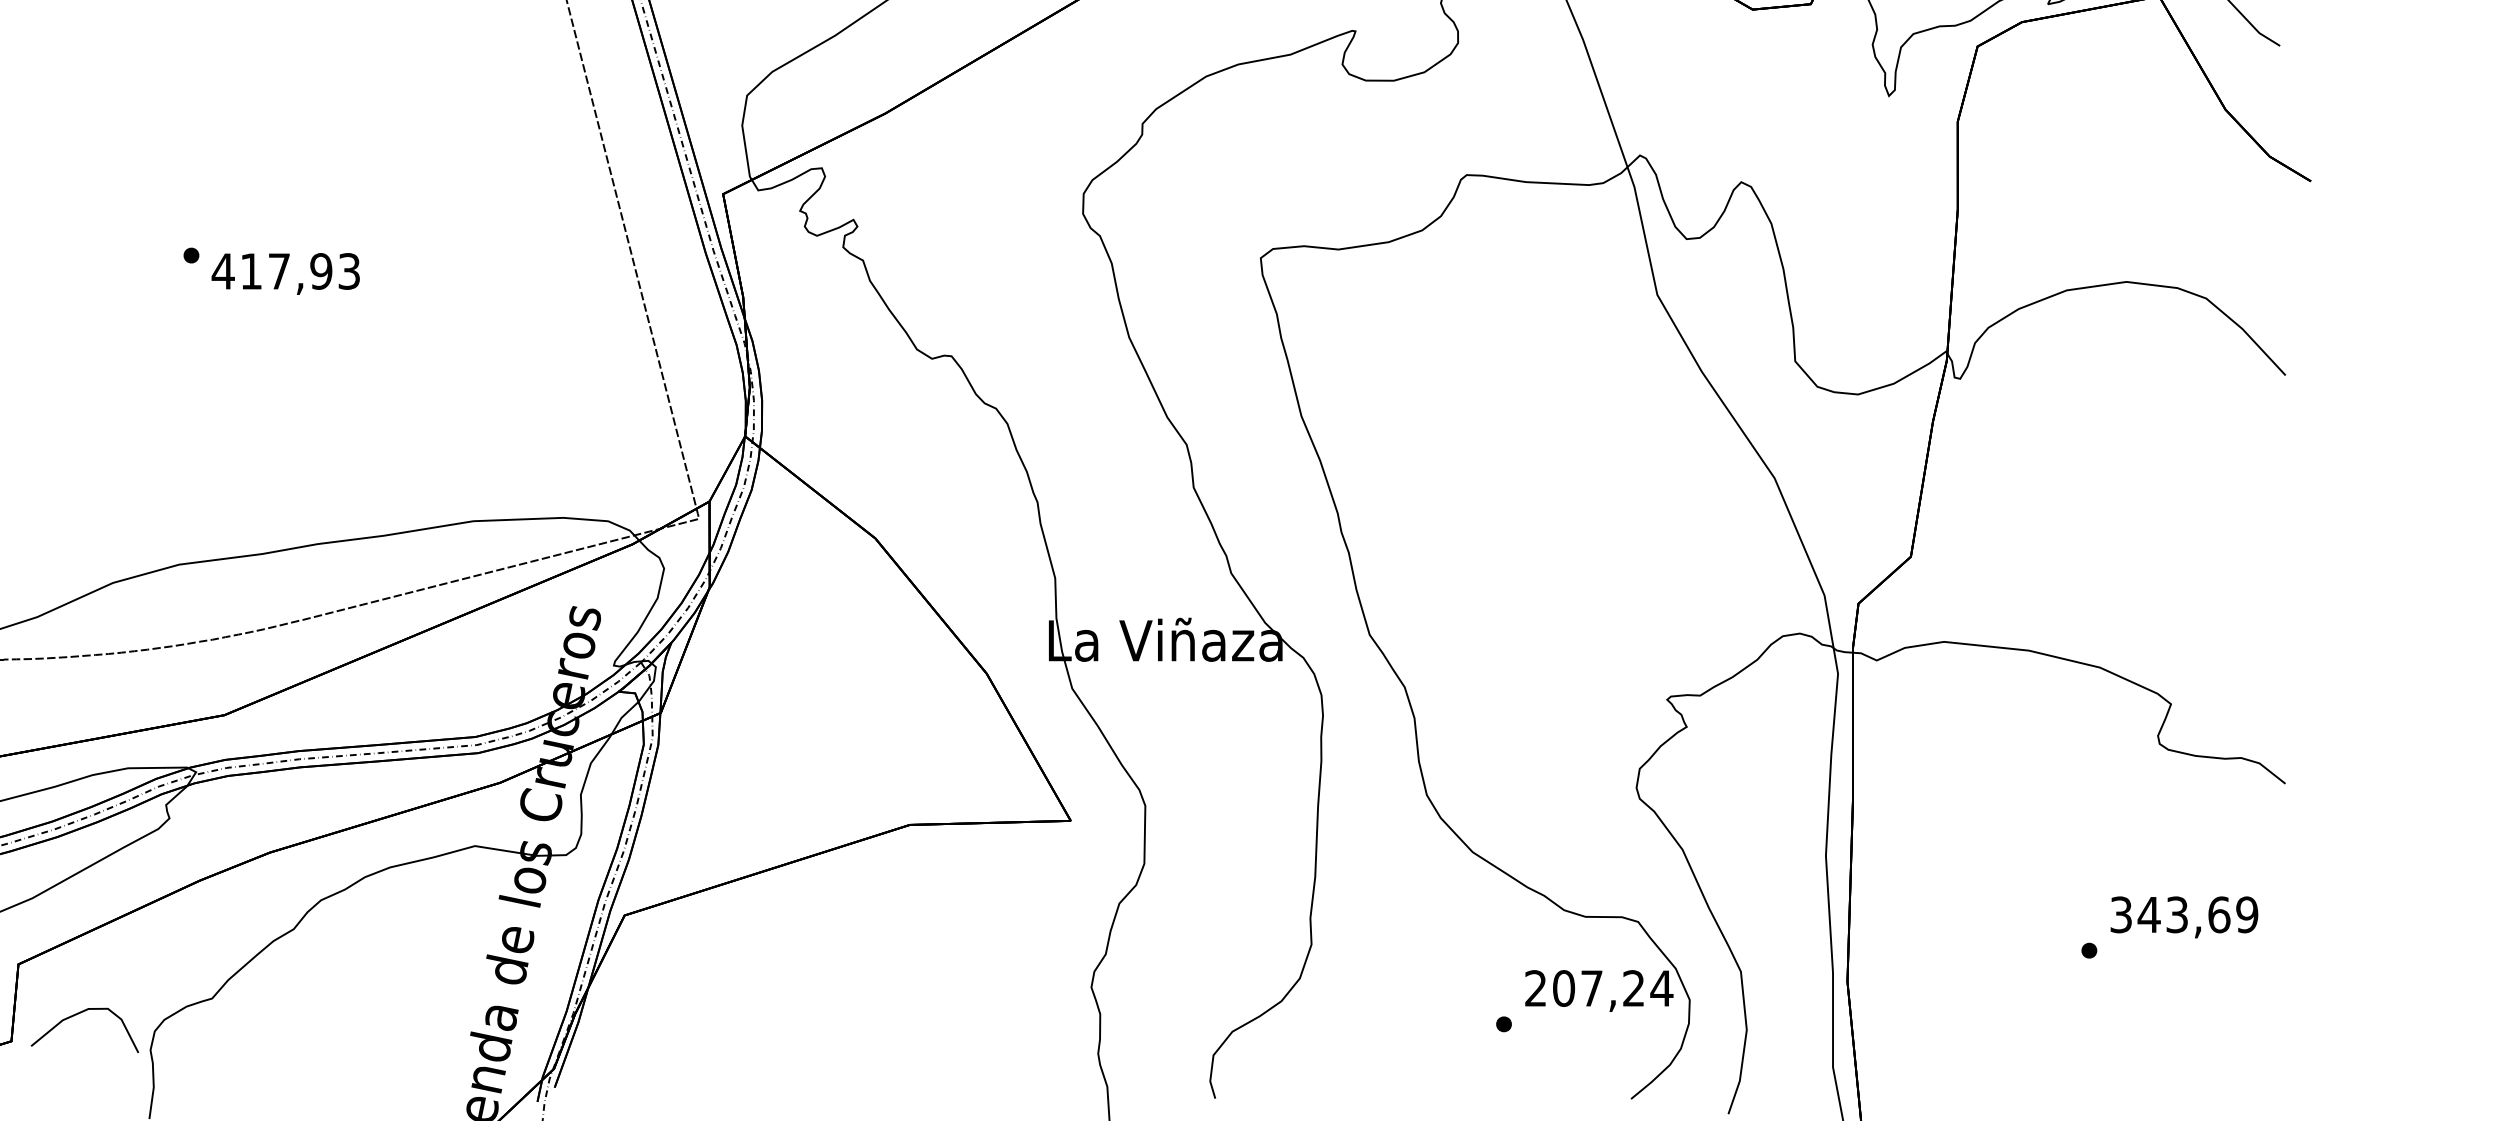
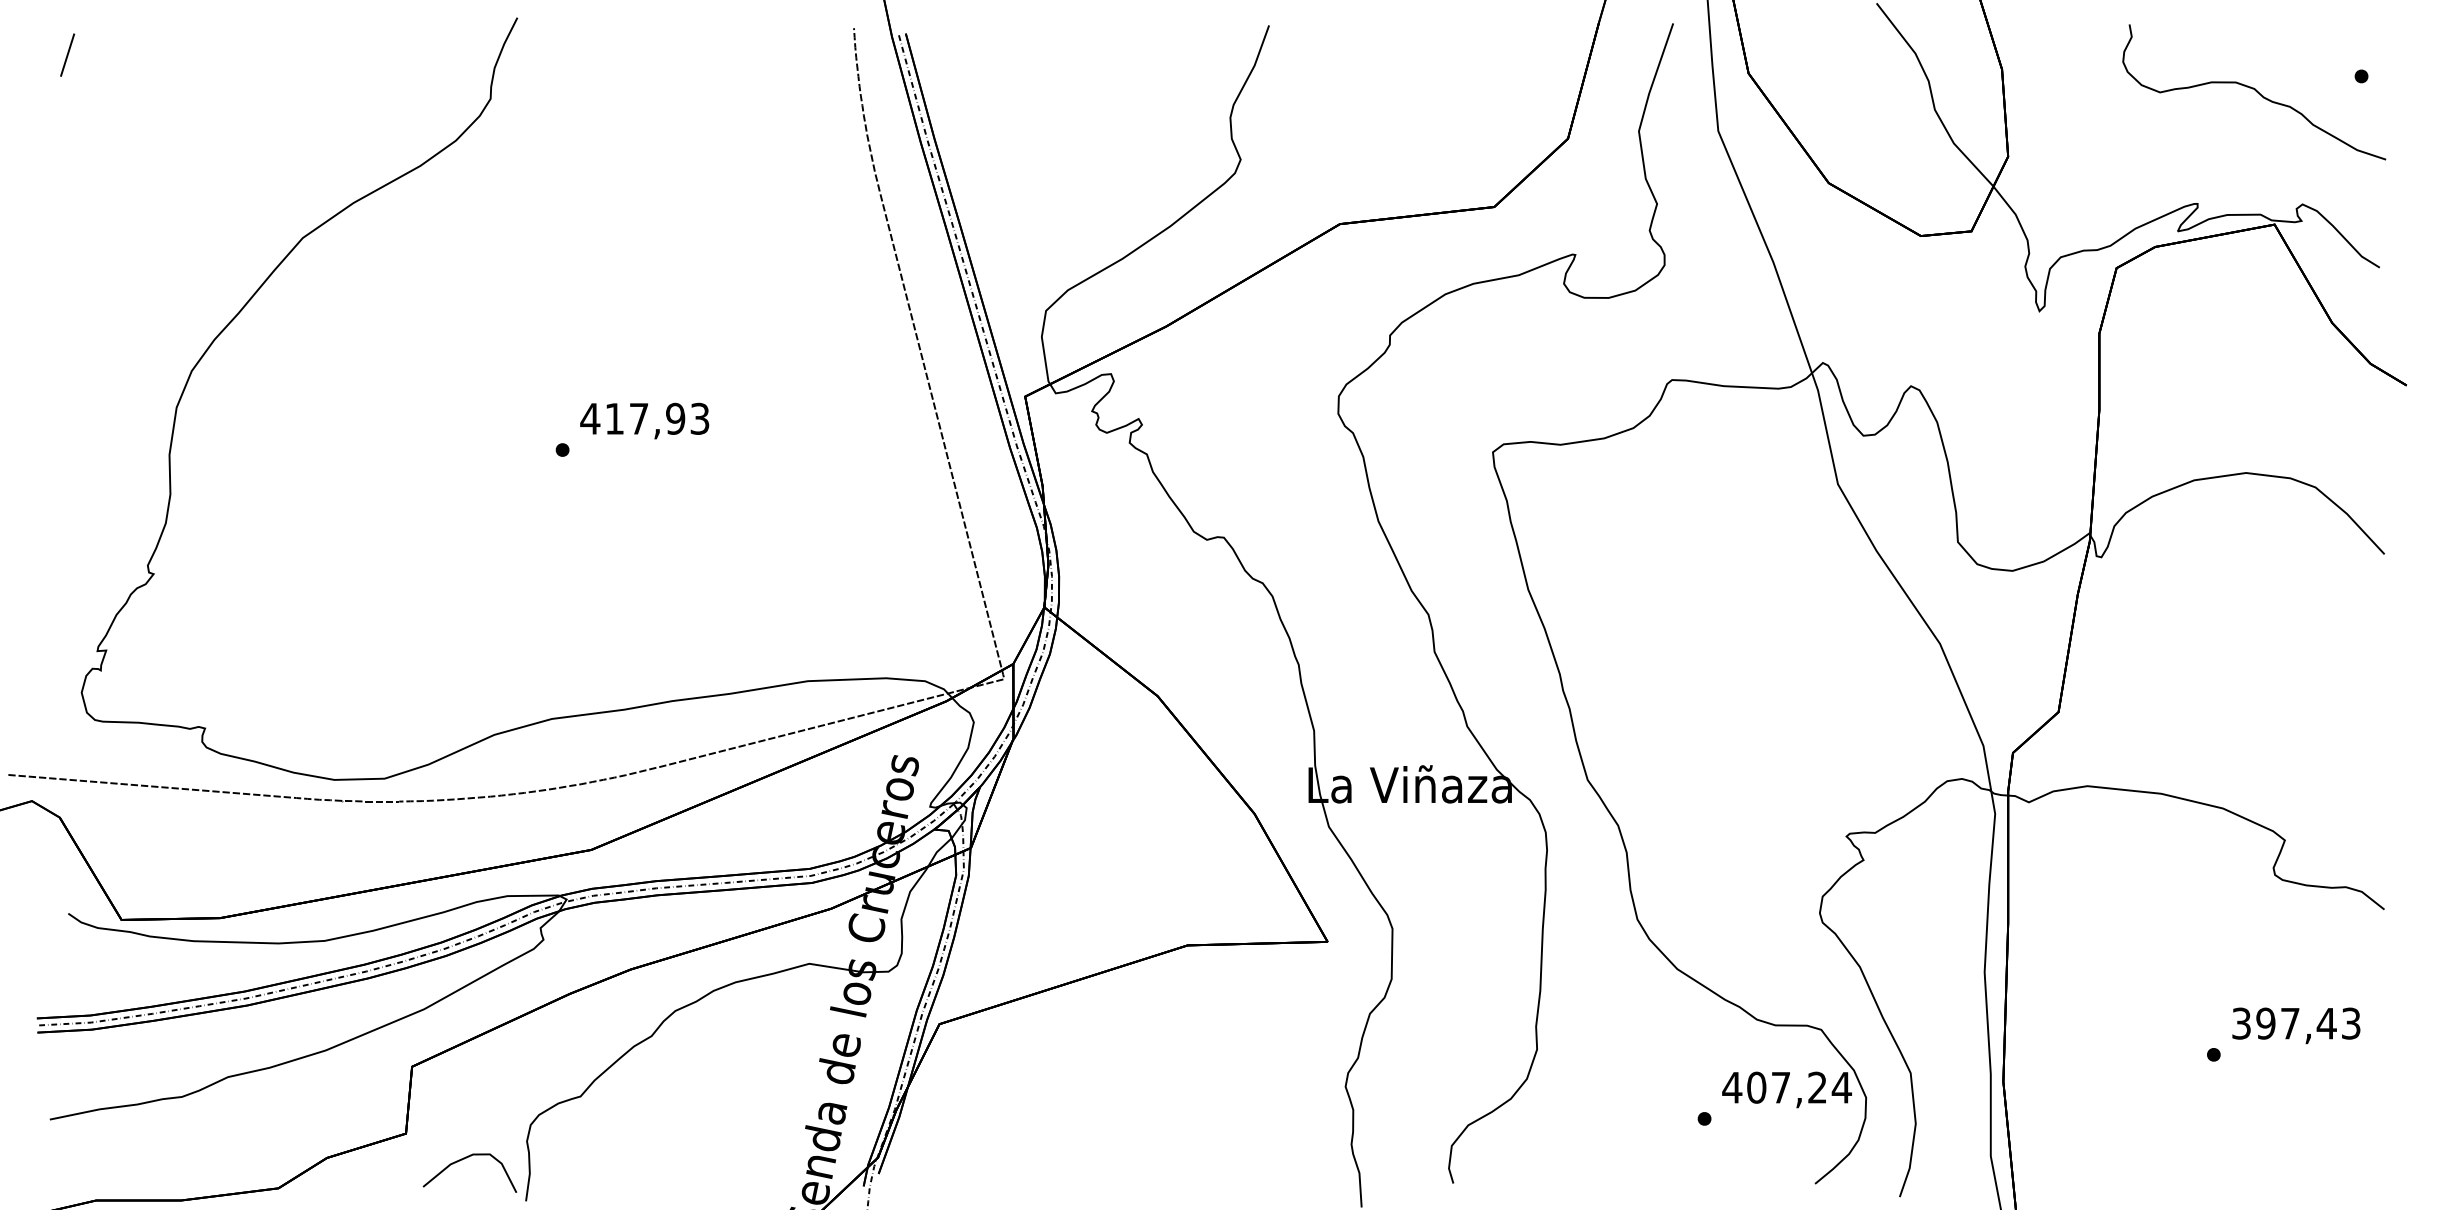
text: (285, 273) -> (644, 420), moved
text: (2197, 914) -> (2307, 1023), 343,69 -> 397,43
text: (1536, 988) -> (1732, 1087), 207,24 -> 407,24
curve: (76, 1015) -> (462, 1160), moved

